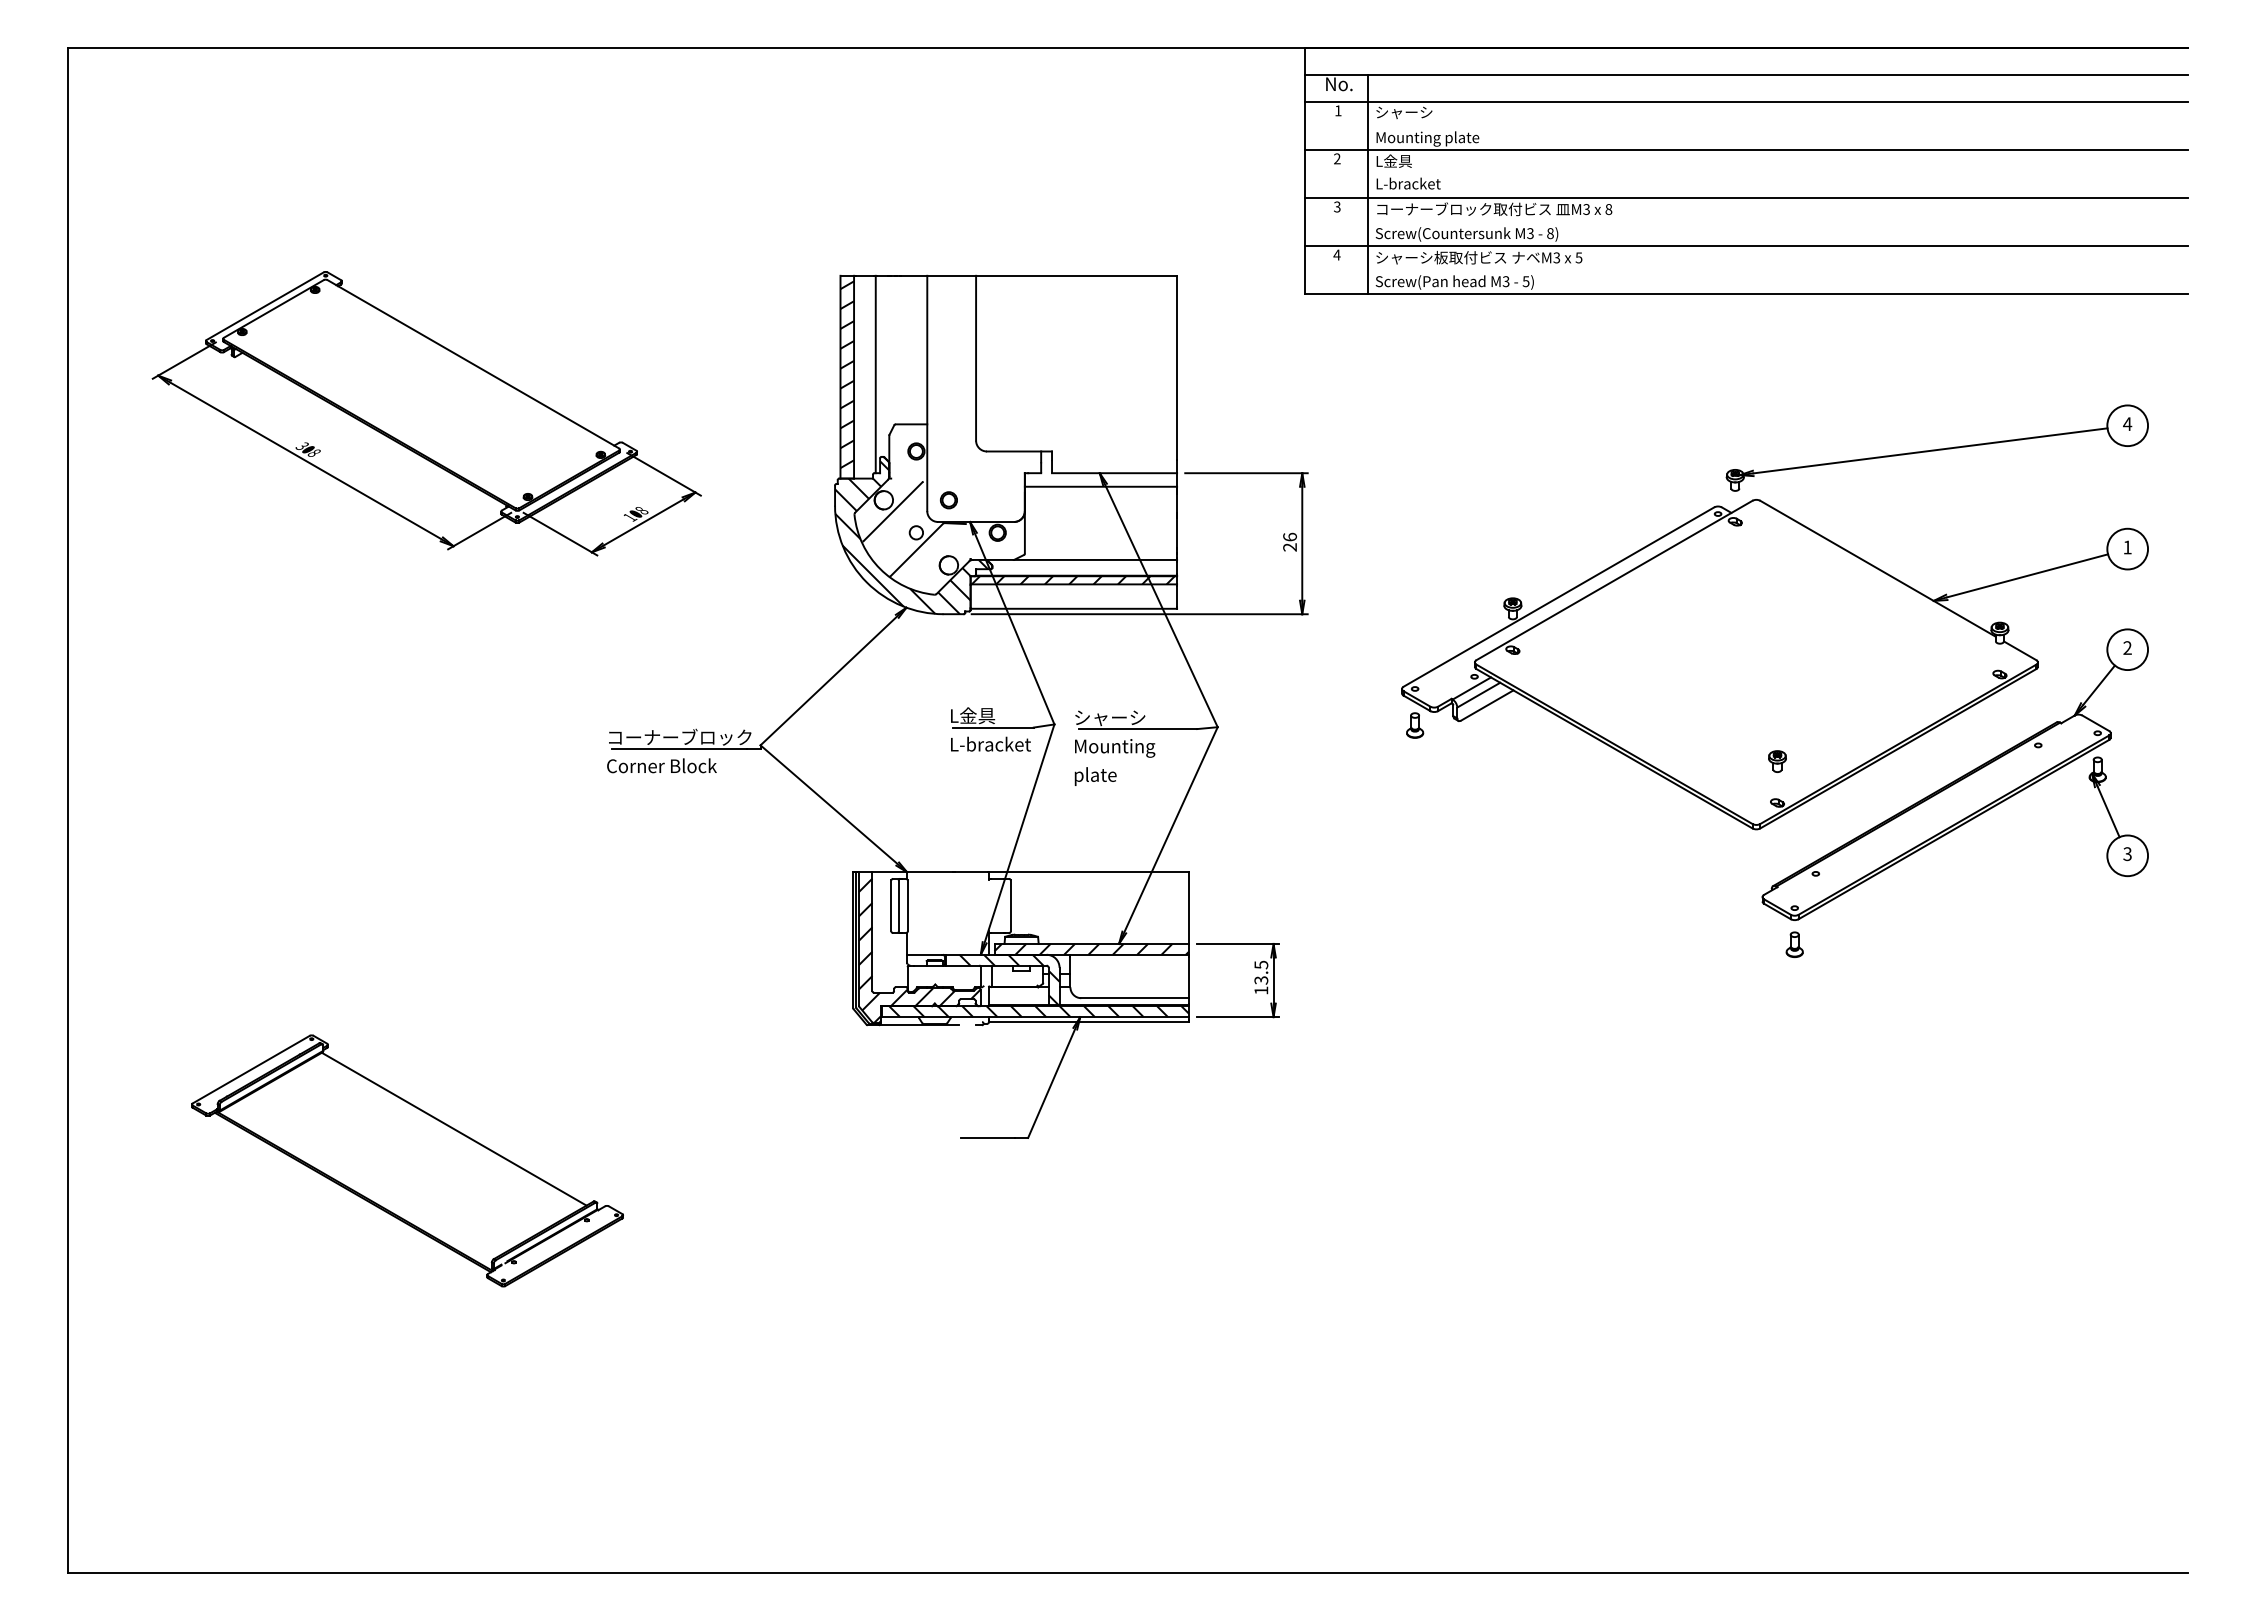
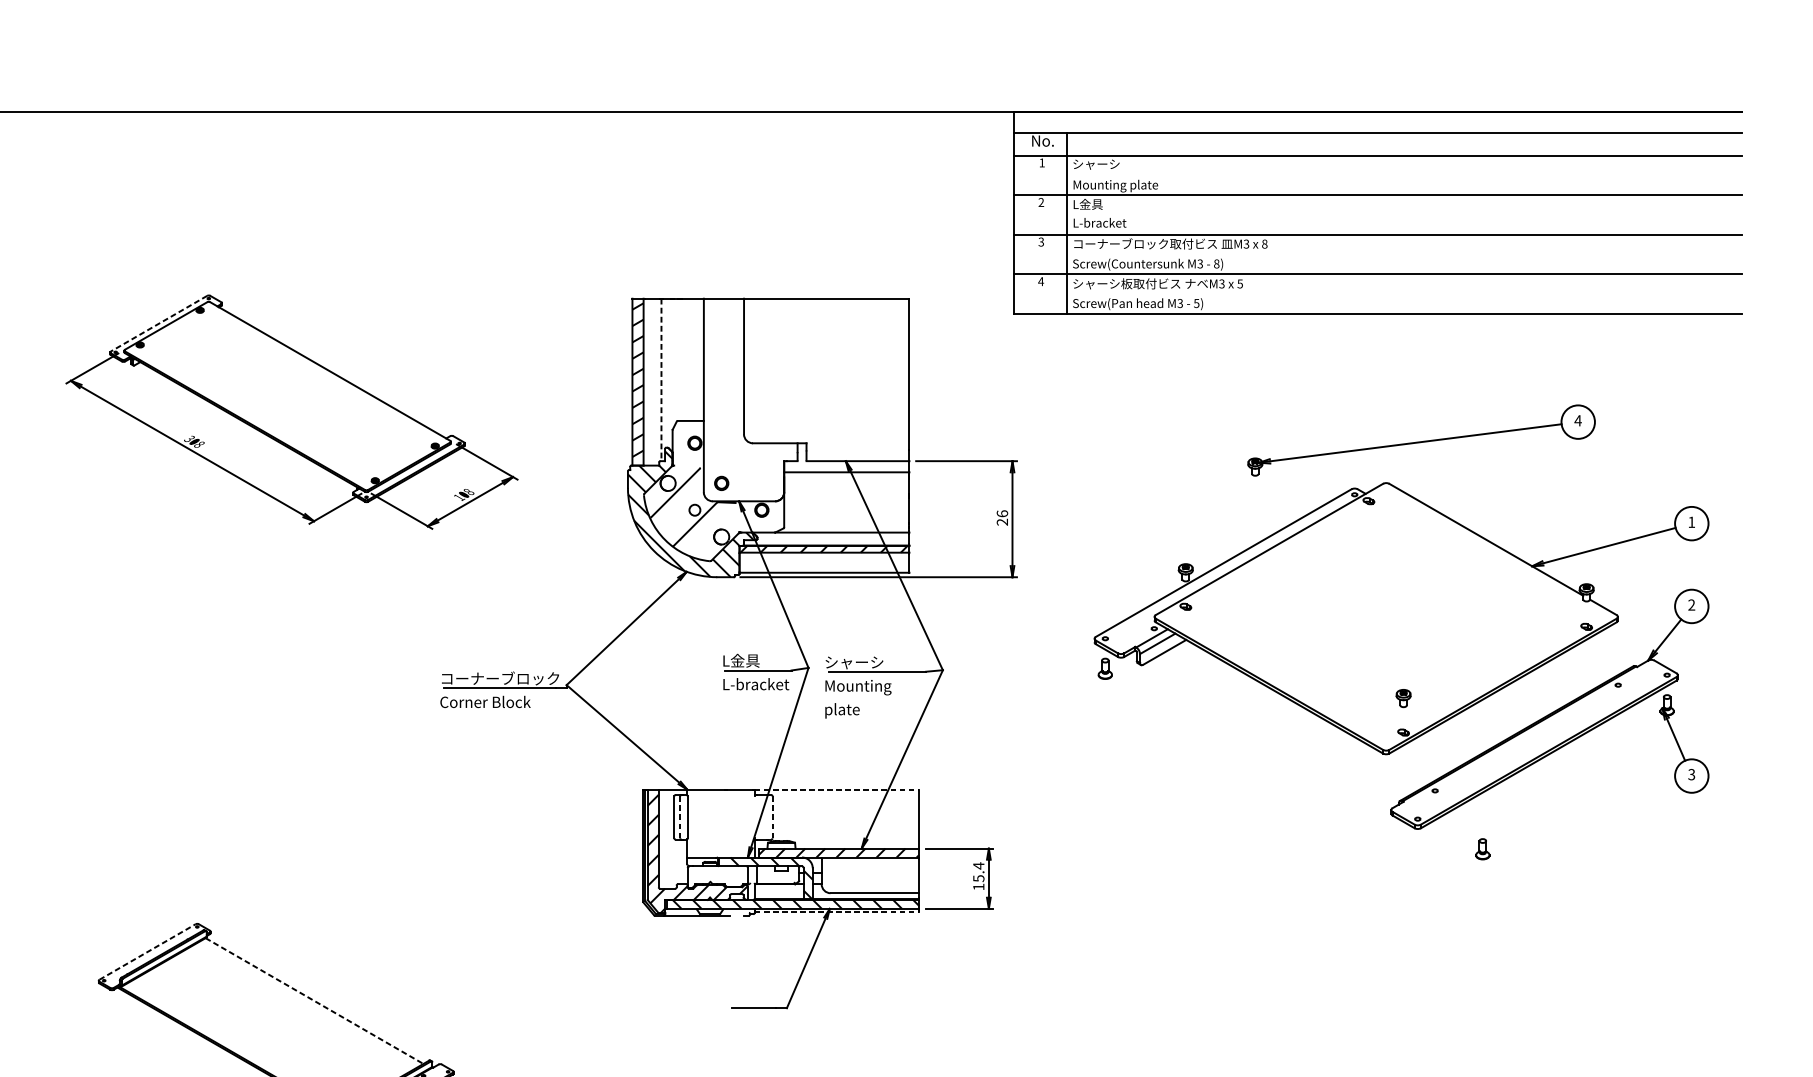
line: (265, 306) -> (159, 323), solid -> dashed
line: (875, 374) -> (661, 379), solid -> dashed
part: (1936, 447) -> (1420, 440), moved
line: (1089, 872) -> (837, 789), solid -> dashed
line: (1010, 905) -> (772, 816), solid -> dashed
line: (898, 906) -> (680, 817), solid -> dashed
part: (1794, 944) -> (1482, 849), moved
text: (1261, 972) -> (978, 872), 13.5 -> 15.4
line: (1089, 1021) -> (837, 912), solid -> dashed
line: (251, 1069) -> (147, 951), solid -> dashed
line: (454, 1129) -> (314, 1001), solid -> dashed

